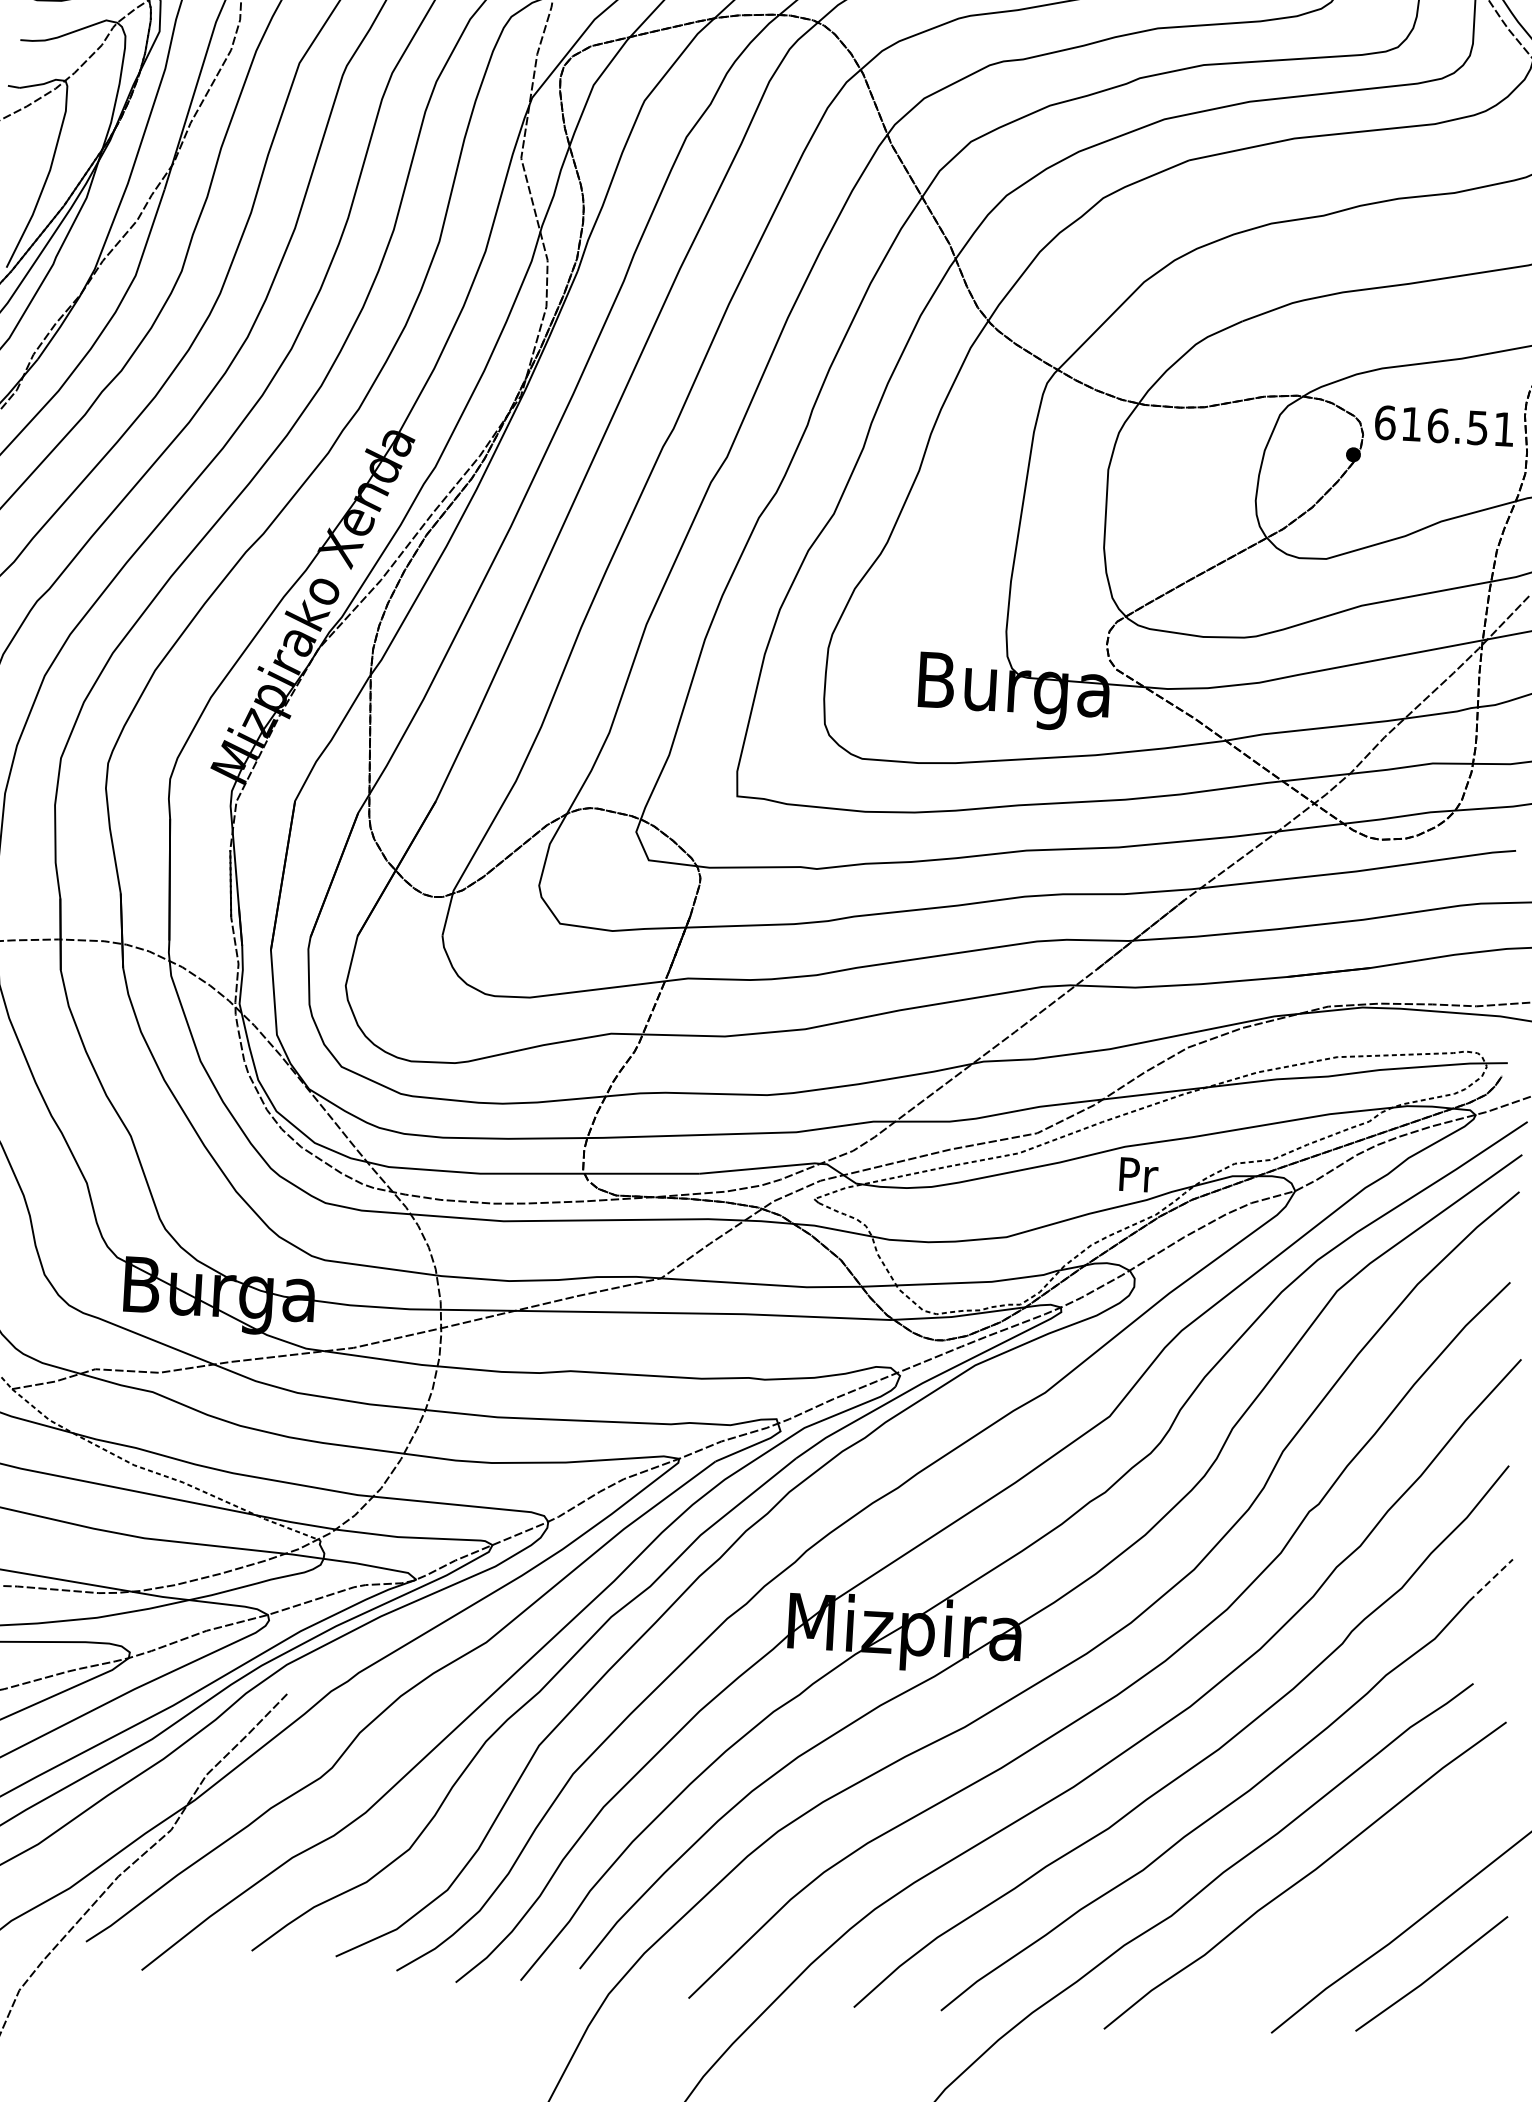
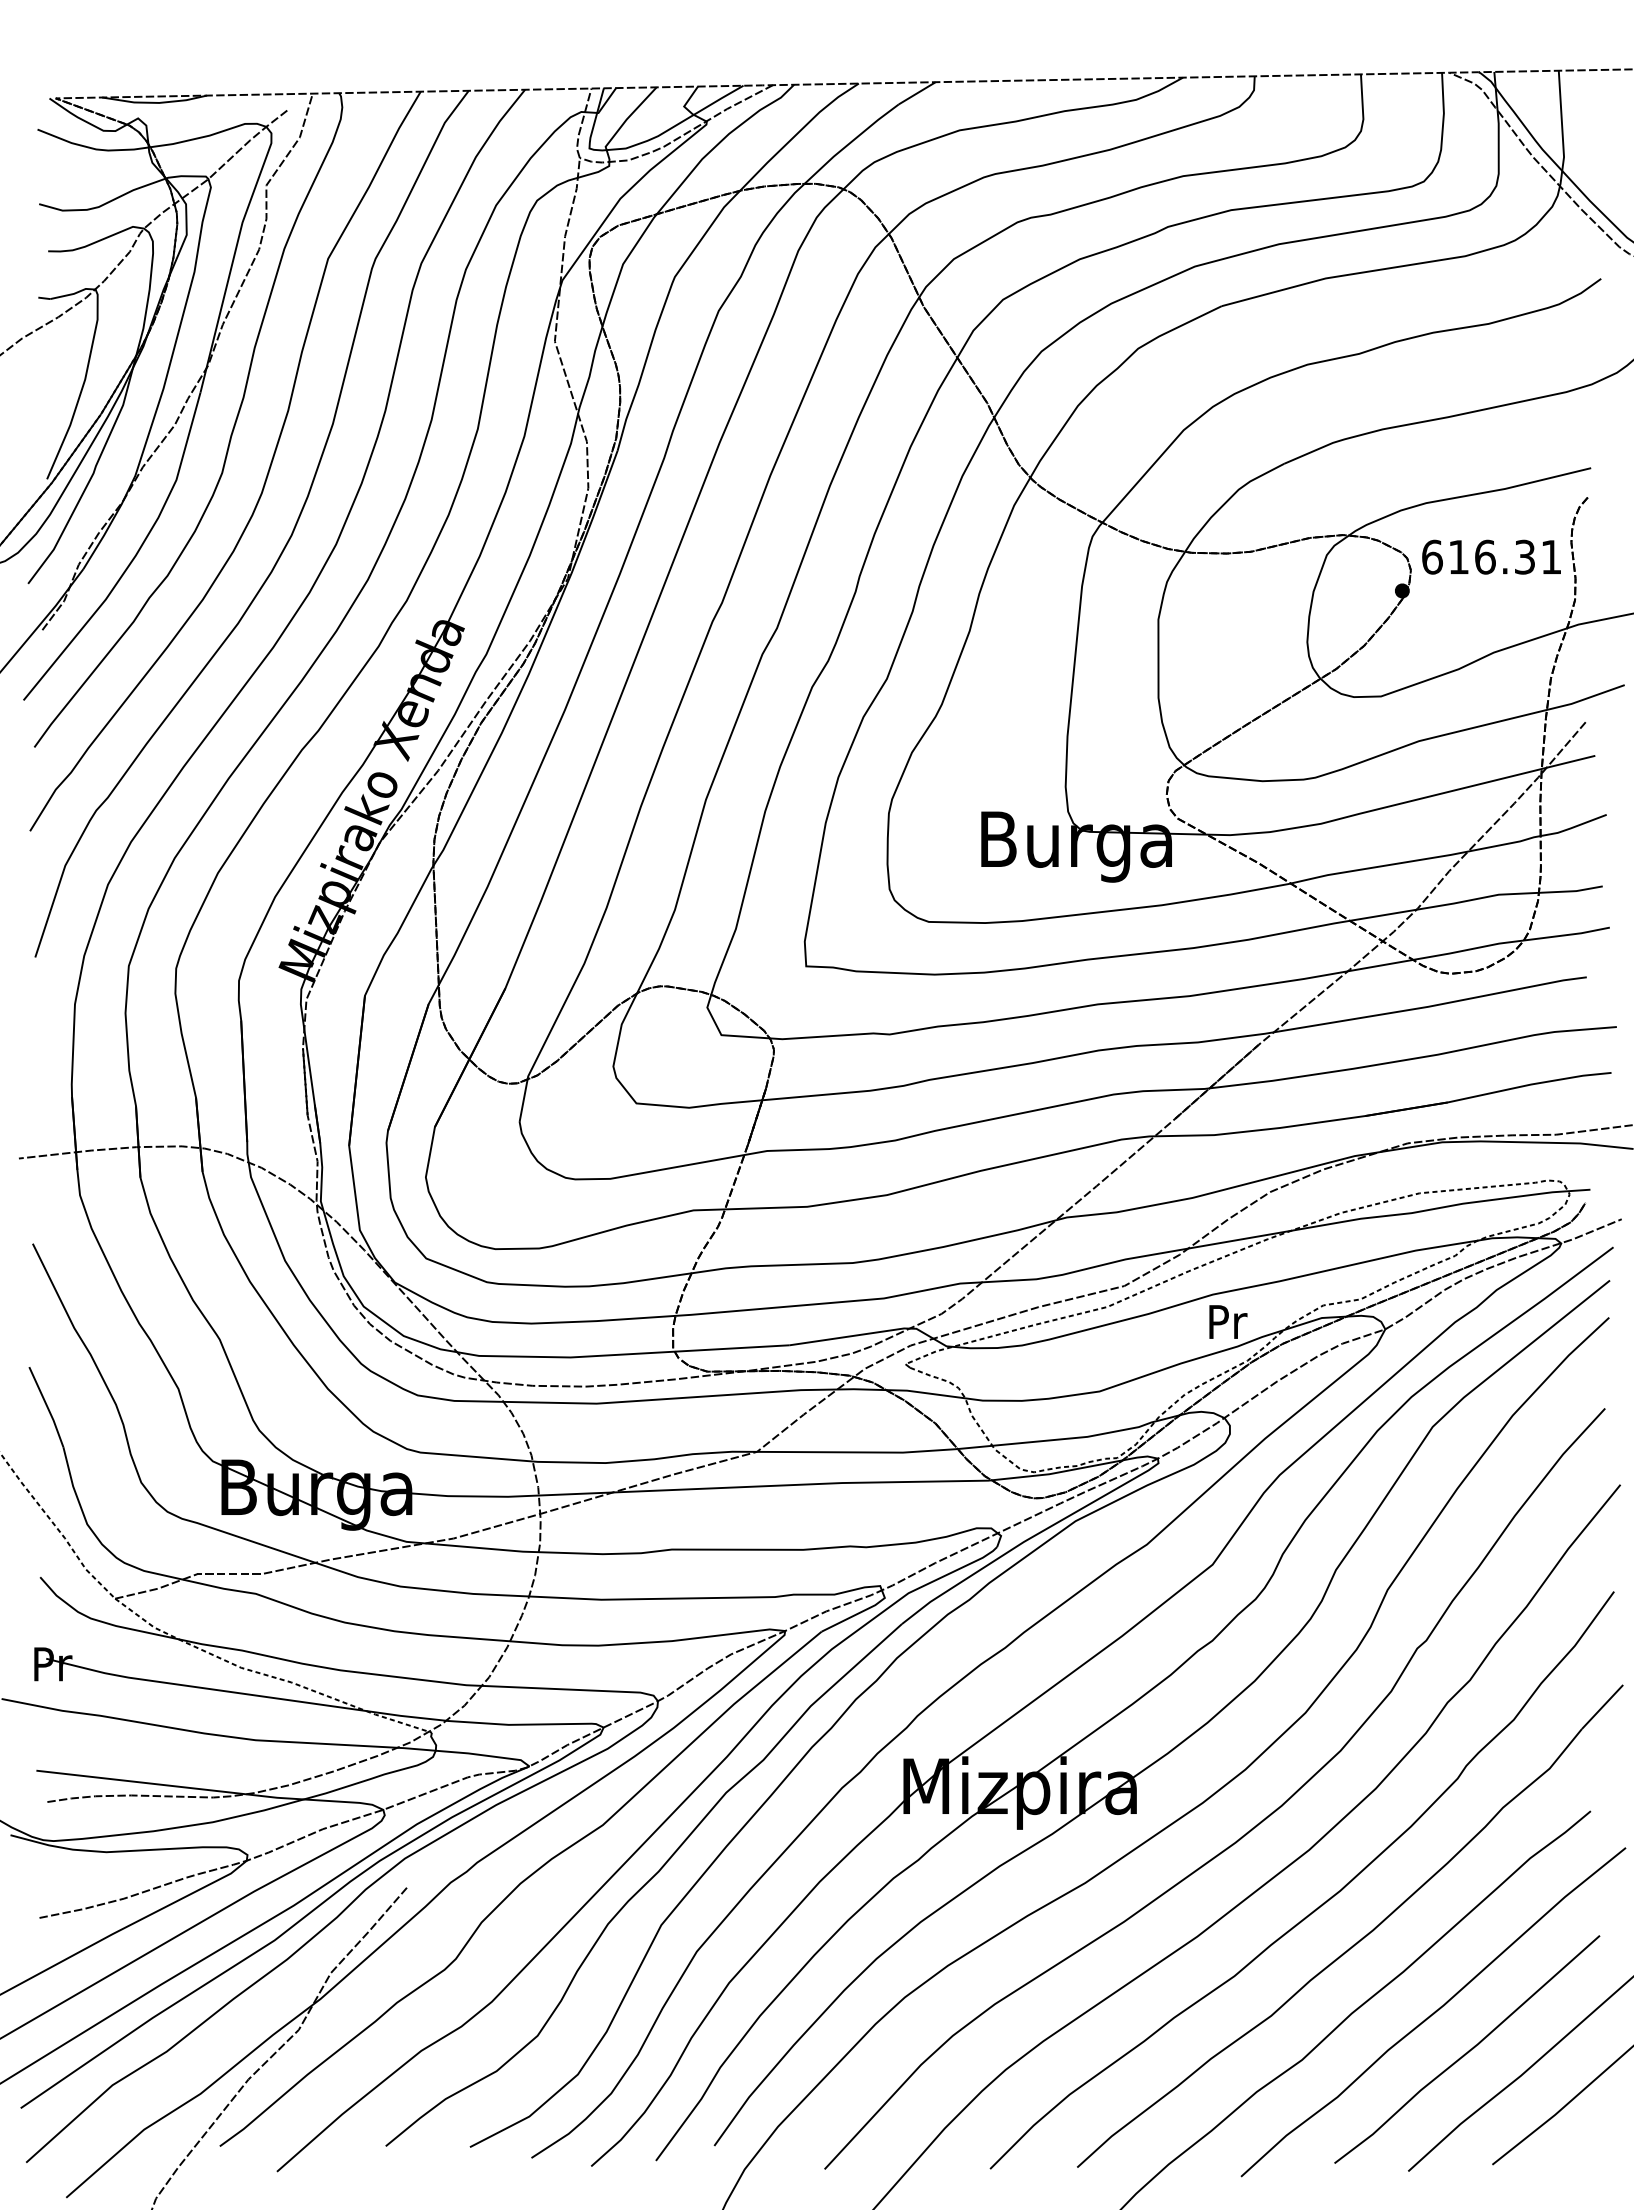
text: (1477, 427) -> (1524, 556), 616.51 -> 616.31
line: (1491, 1579) -> (1602, 1706), dashed -> solid
line: (1338, 1915) -> (1468, 2050), added

